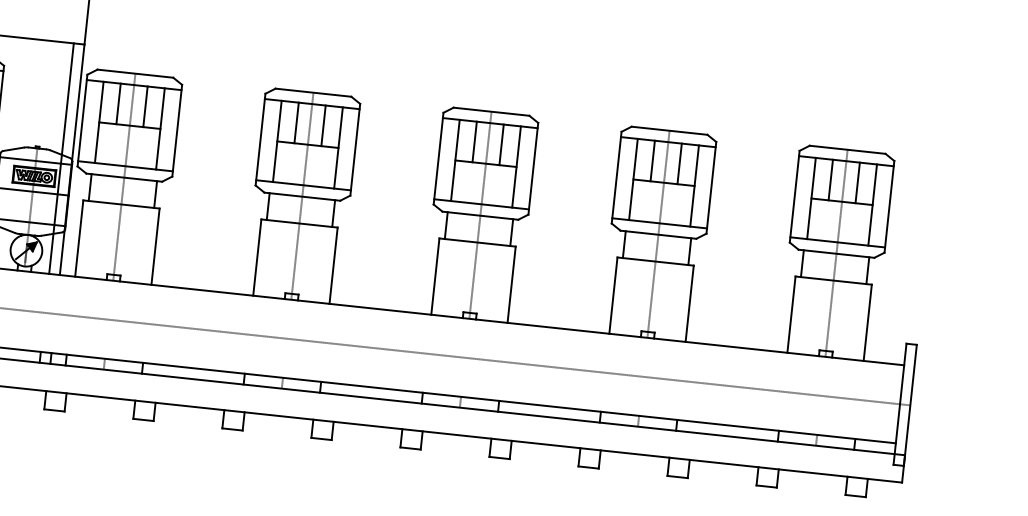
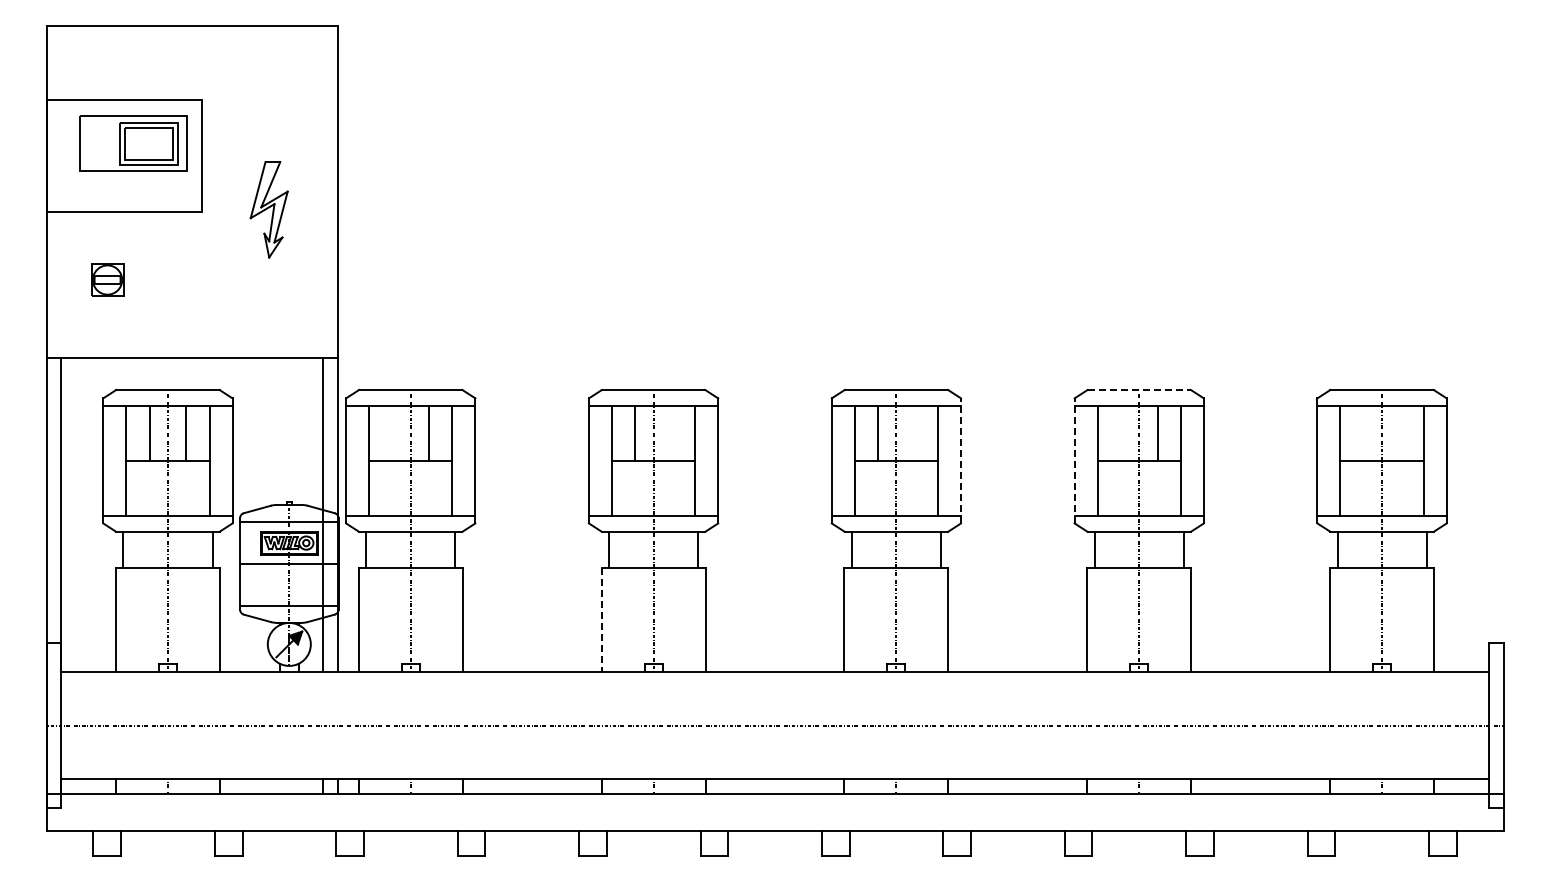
line: (118, 103) -> (392, 432), removed
line: (323, 125) -> (671, 432), removed
line: (669, 131) -> (1139, 390), solid -> dashed
line: (501, 144) -> (914, 432), removed
line: (652, 160) -> (1120, 432), removed
line: (533, 168) -> (961, 460), solid -> dashed
line: (616, 177) -> (1074, 460), solid -> dashed
line: (830, 179) -> (1363, 432), removed
line: (857, 182) -> (1400, 432), removed
line: (257, 257) -> (601, 620), solid -> dashed

